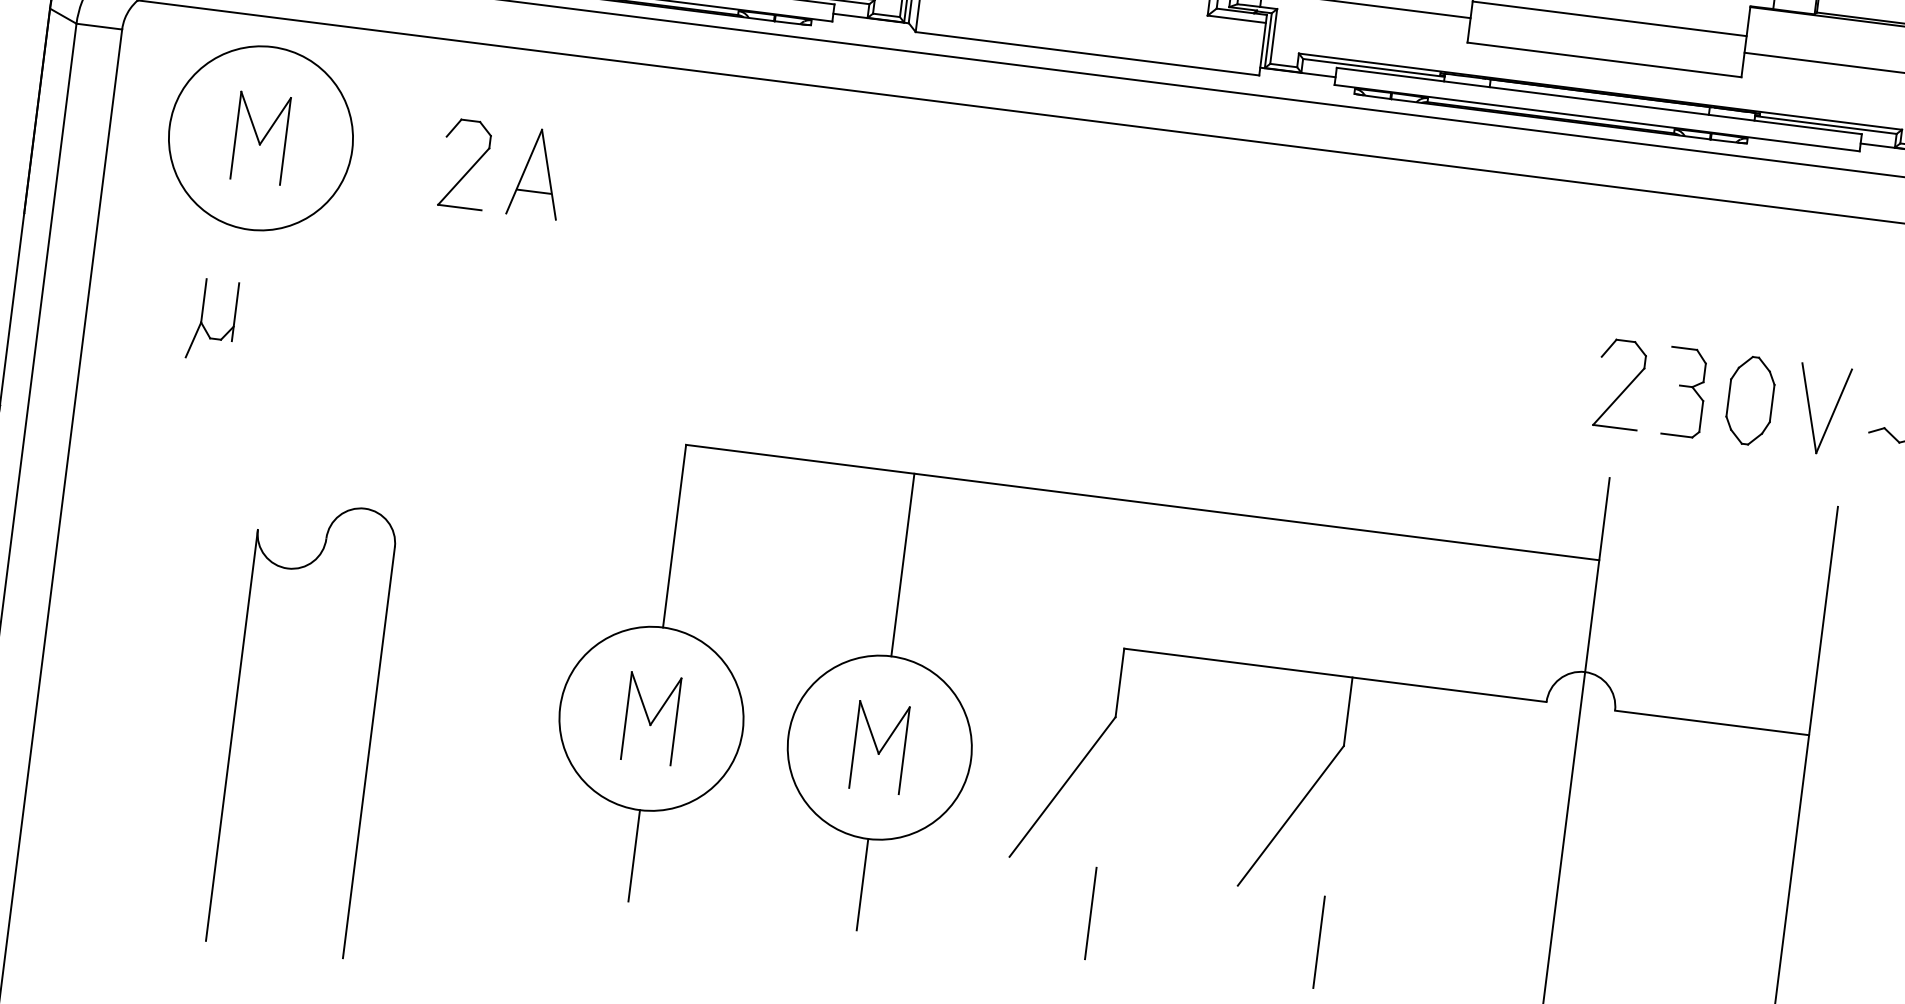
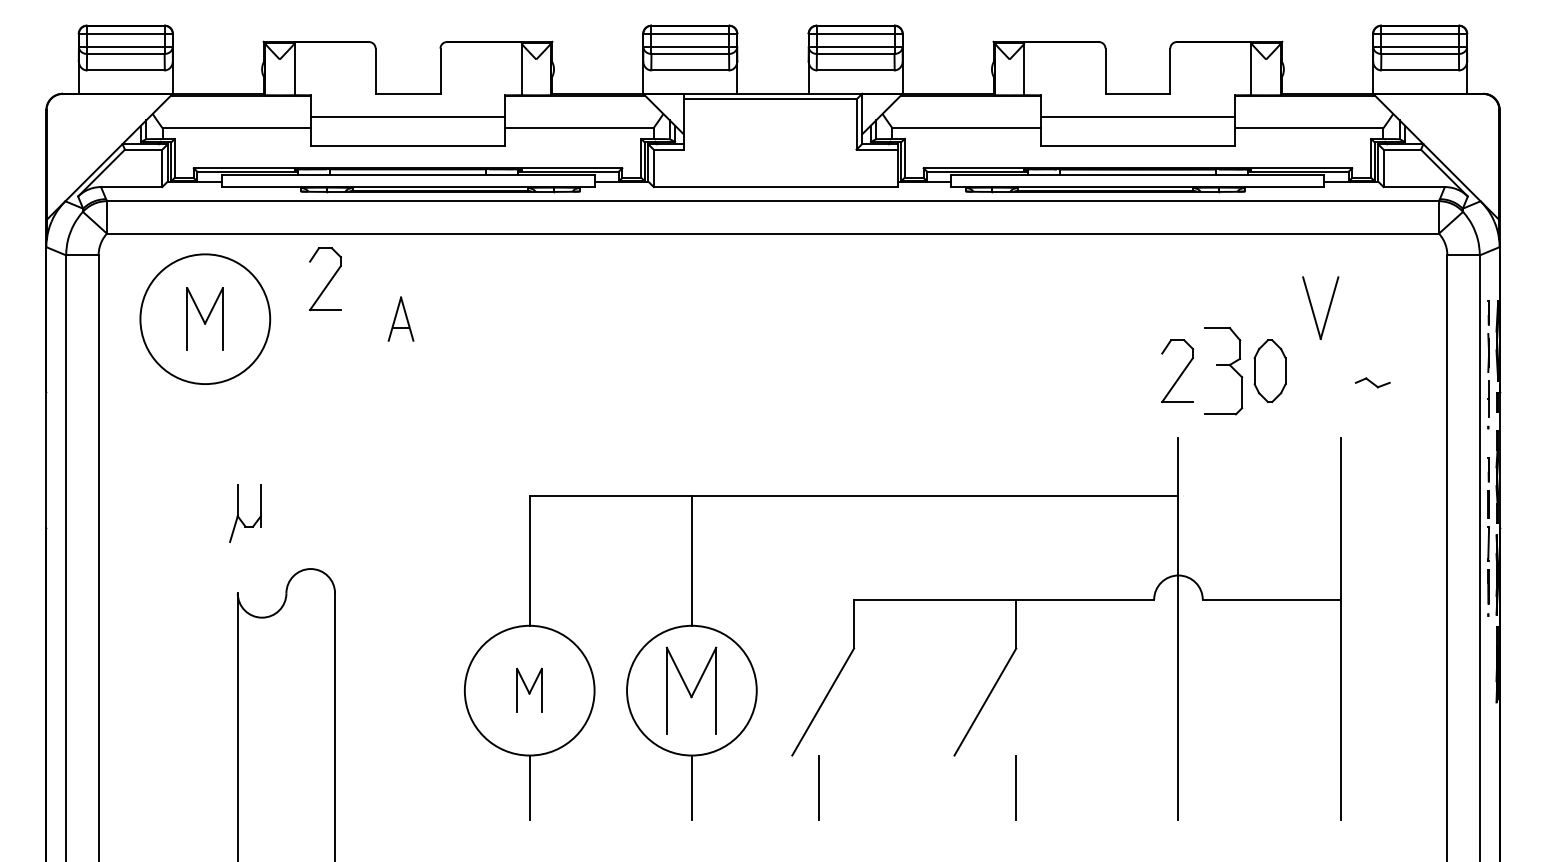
part: (465, 164) -> (325, 279), moved
part: (535, 172) -> (400, 318), size x0.7
part: (203, 323) -> (239, 516), moved
part: (1686, 391) -> (1224, 370), size x1.4
part: (1811, 410) -> (1313, 309), moved
part: (651, 717) -> (529, 689), size x0.7
part: (879, 745) -> (691, 689), size x1.4
line: (1090, 912) -> (818, 787), moved

